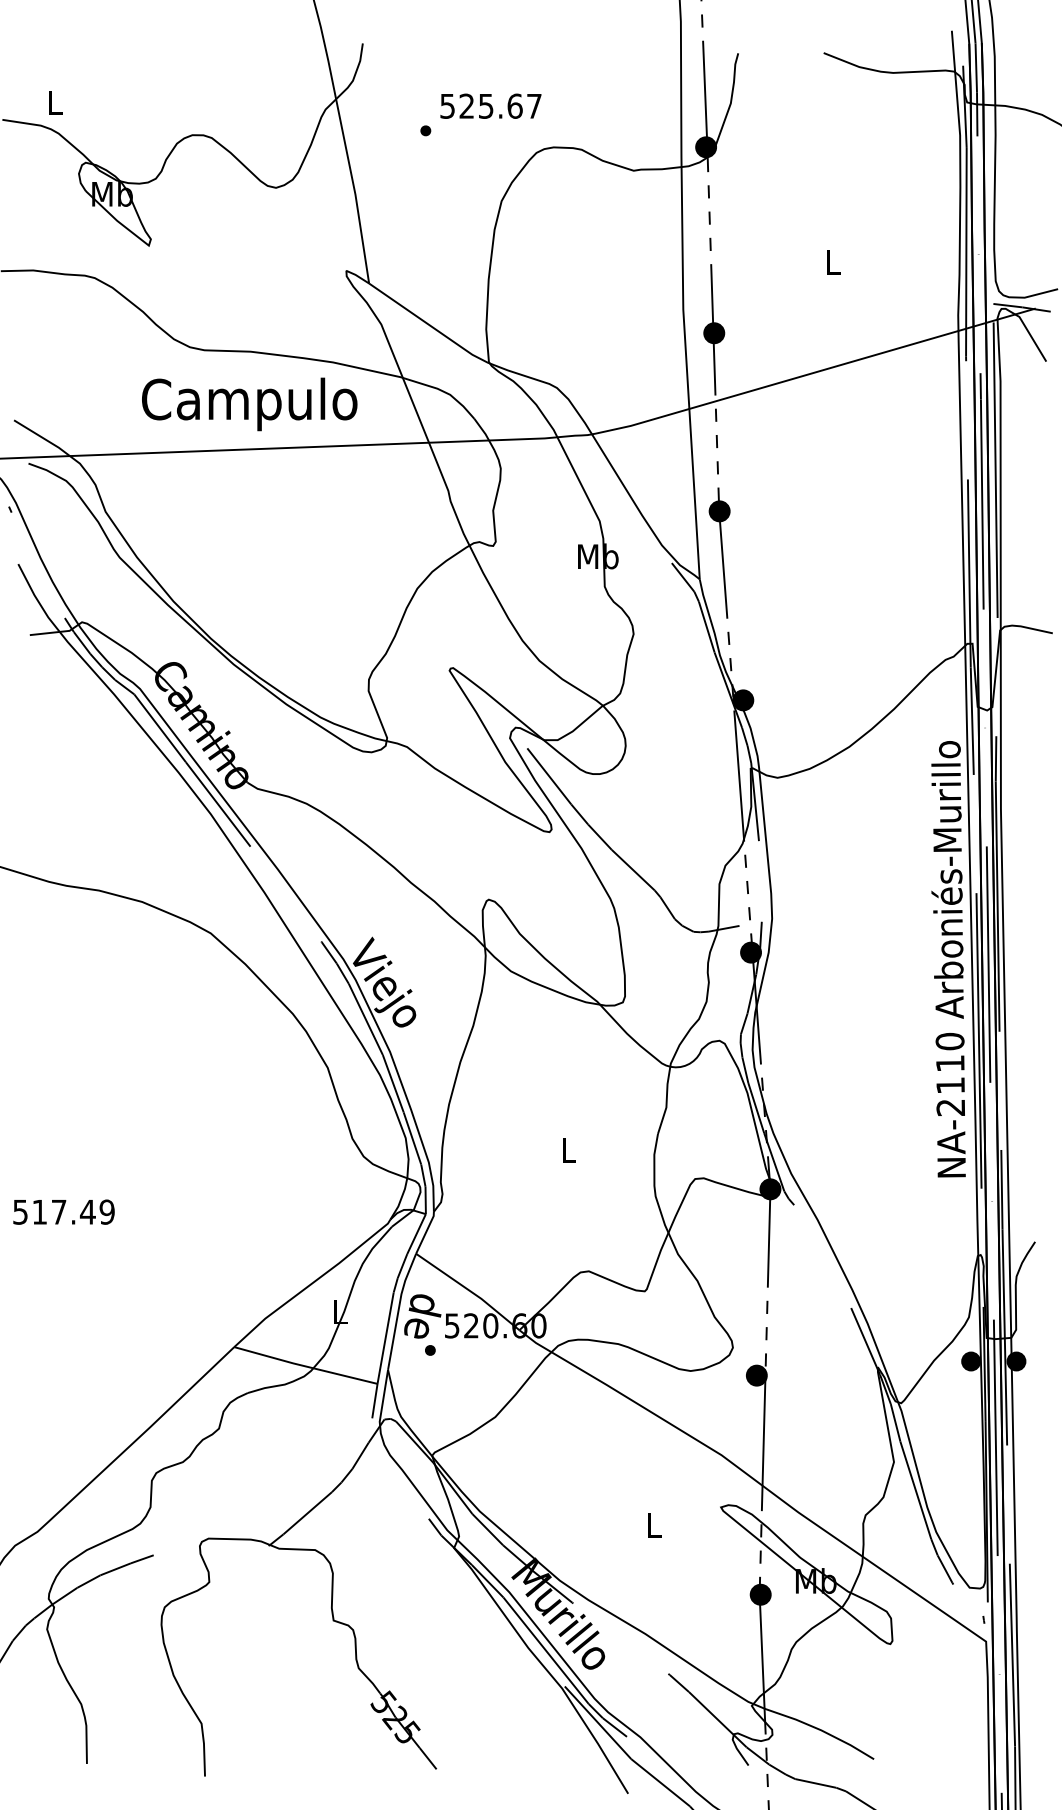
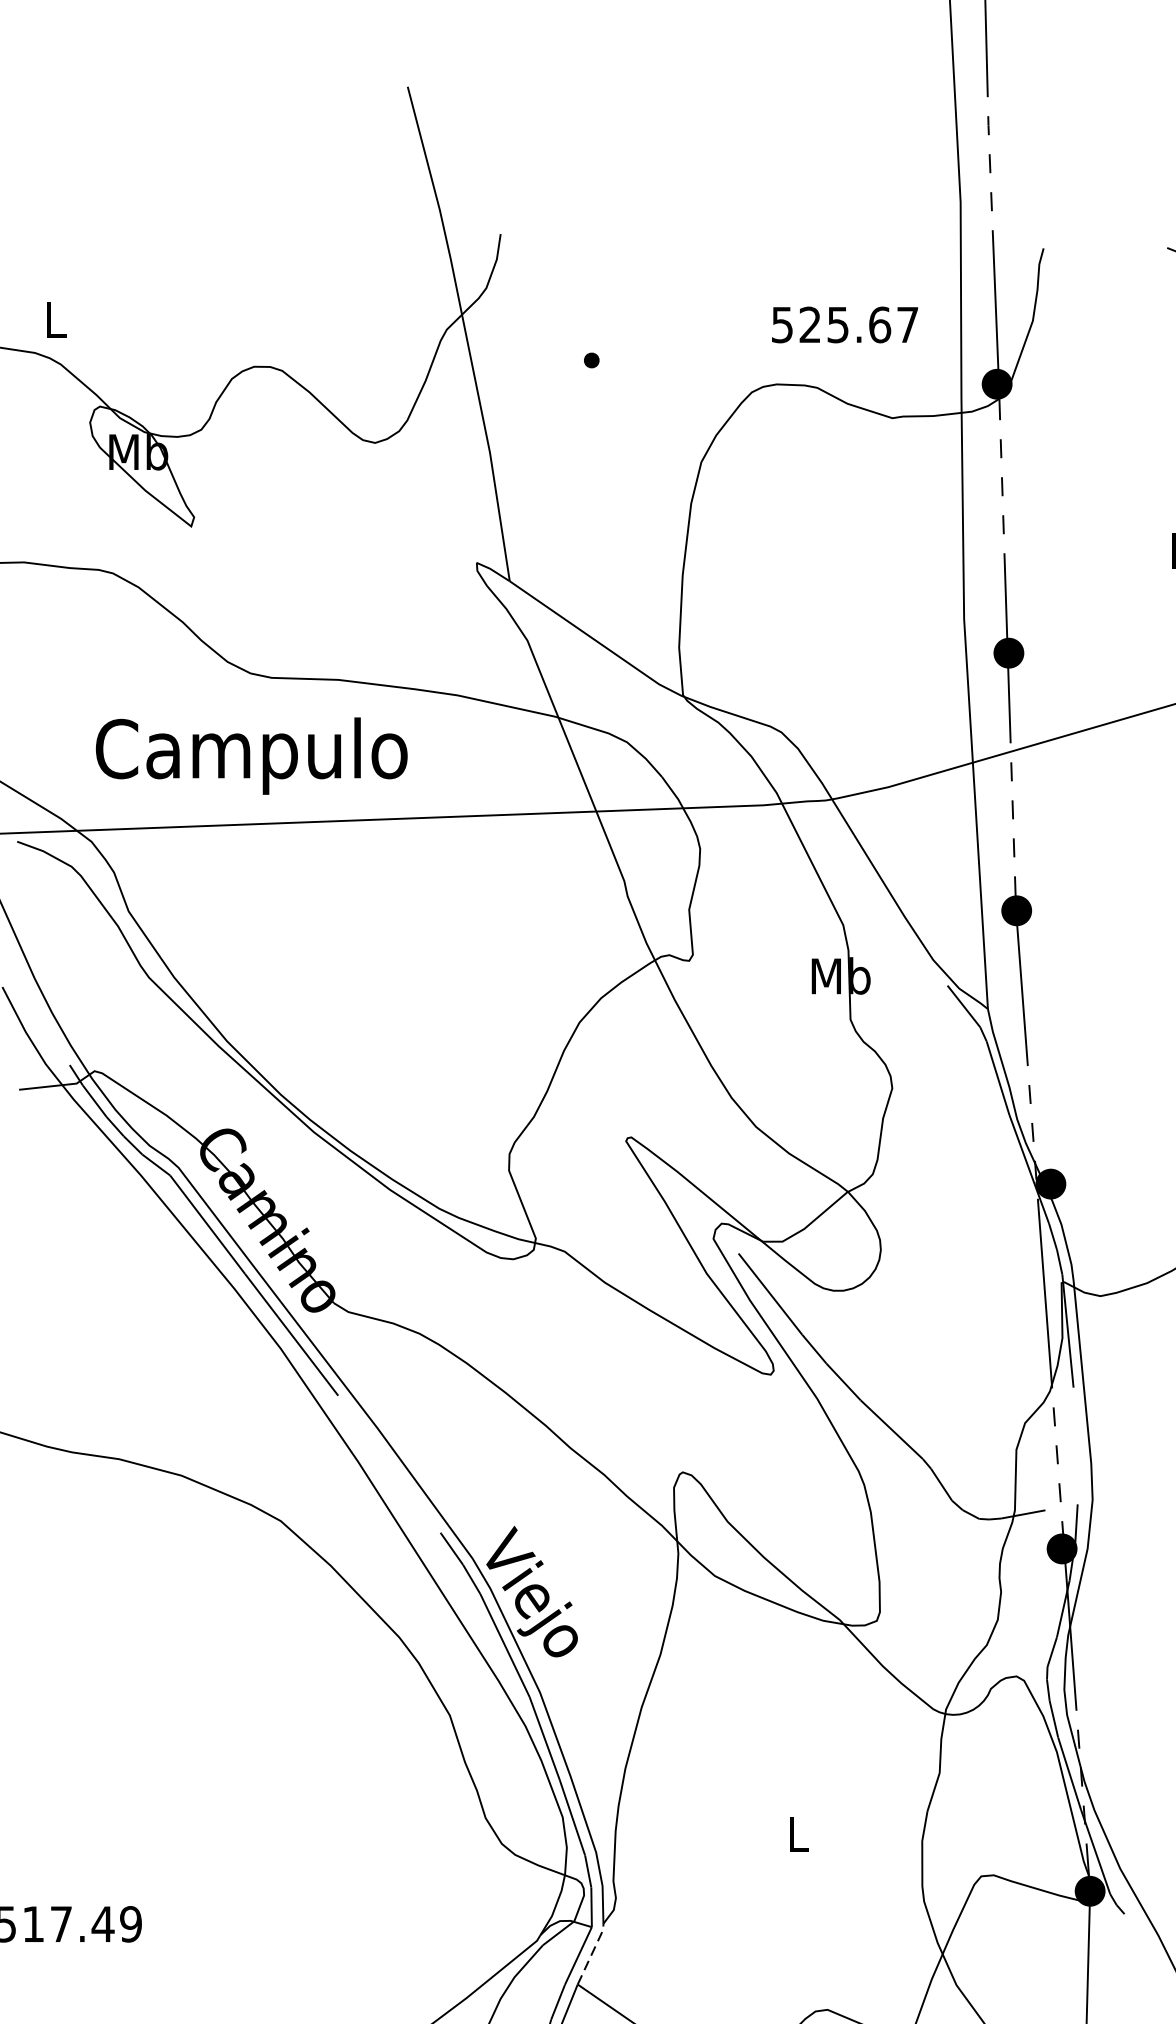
text: (490, 105) -> (844, 323), moved
text: (249, 404) -> (251, 756), moved
line: (426, 1232) -> (592, 1953), solid -> dashed

